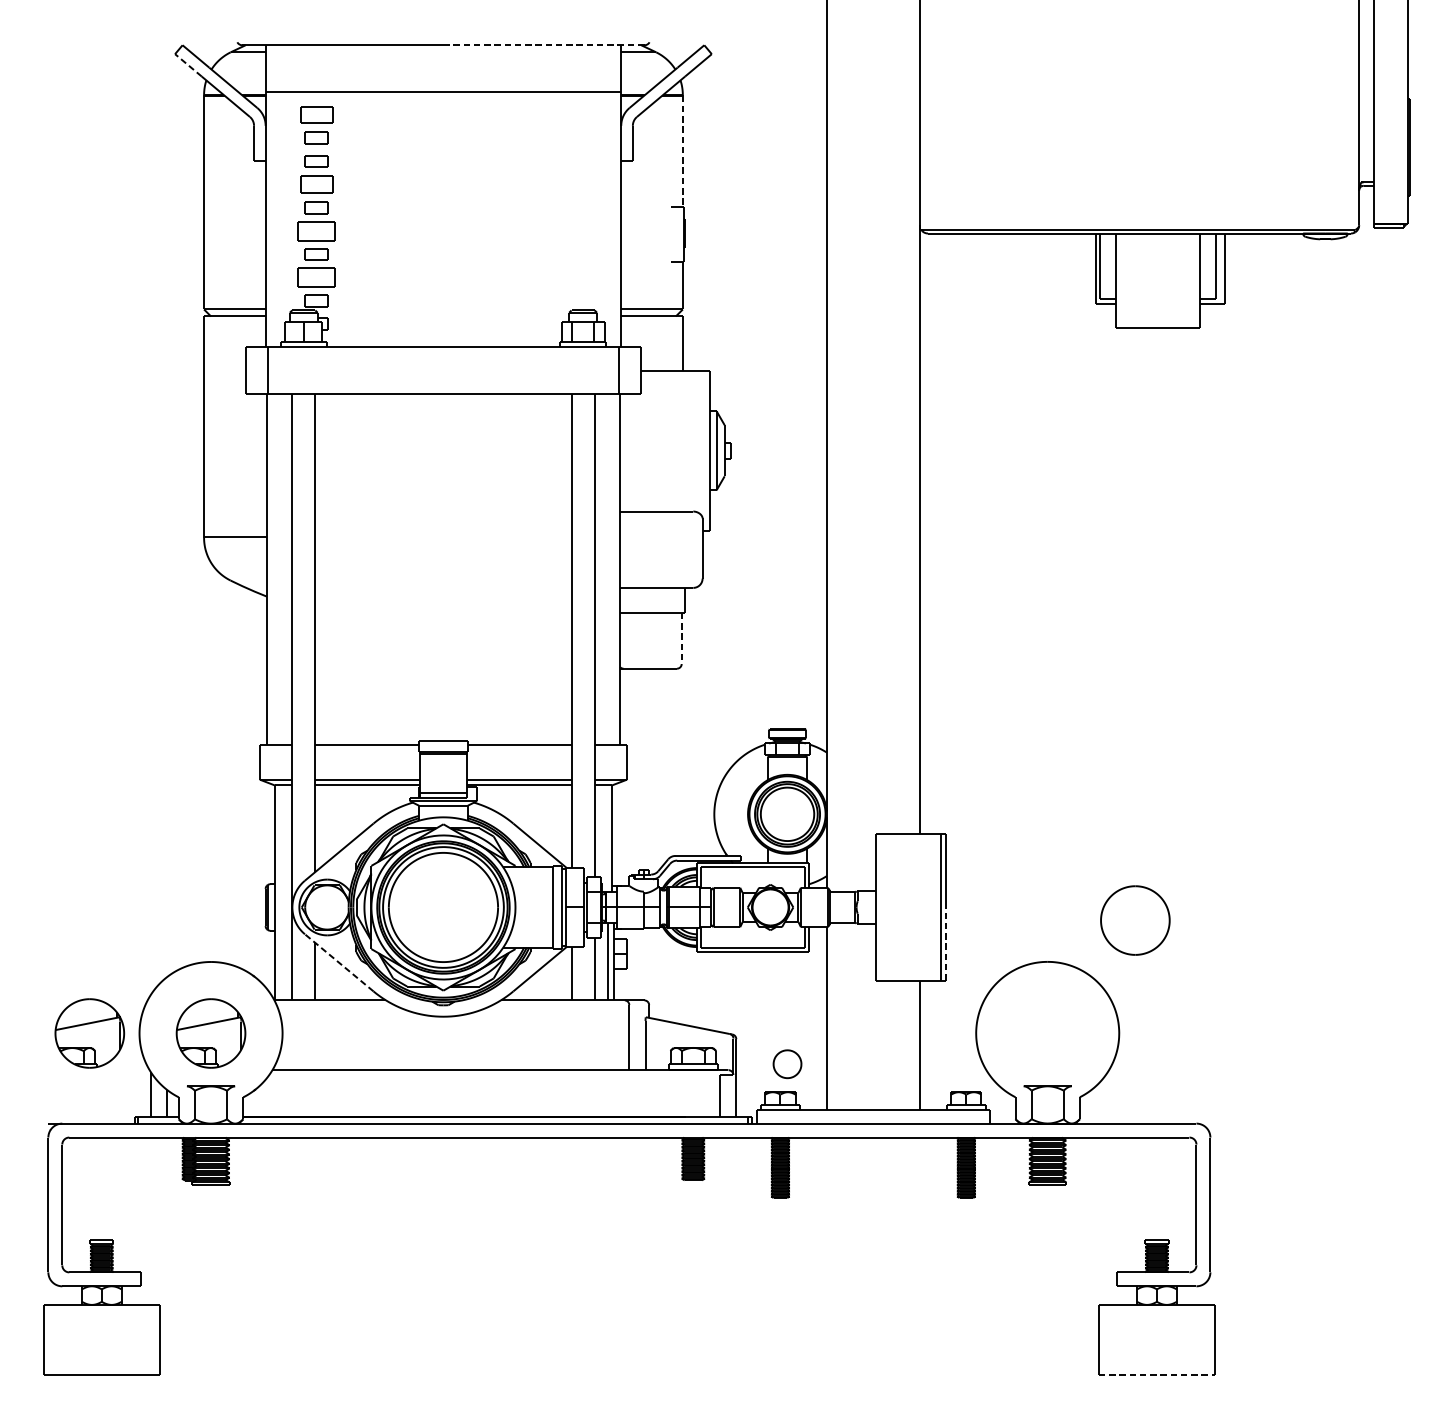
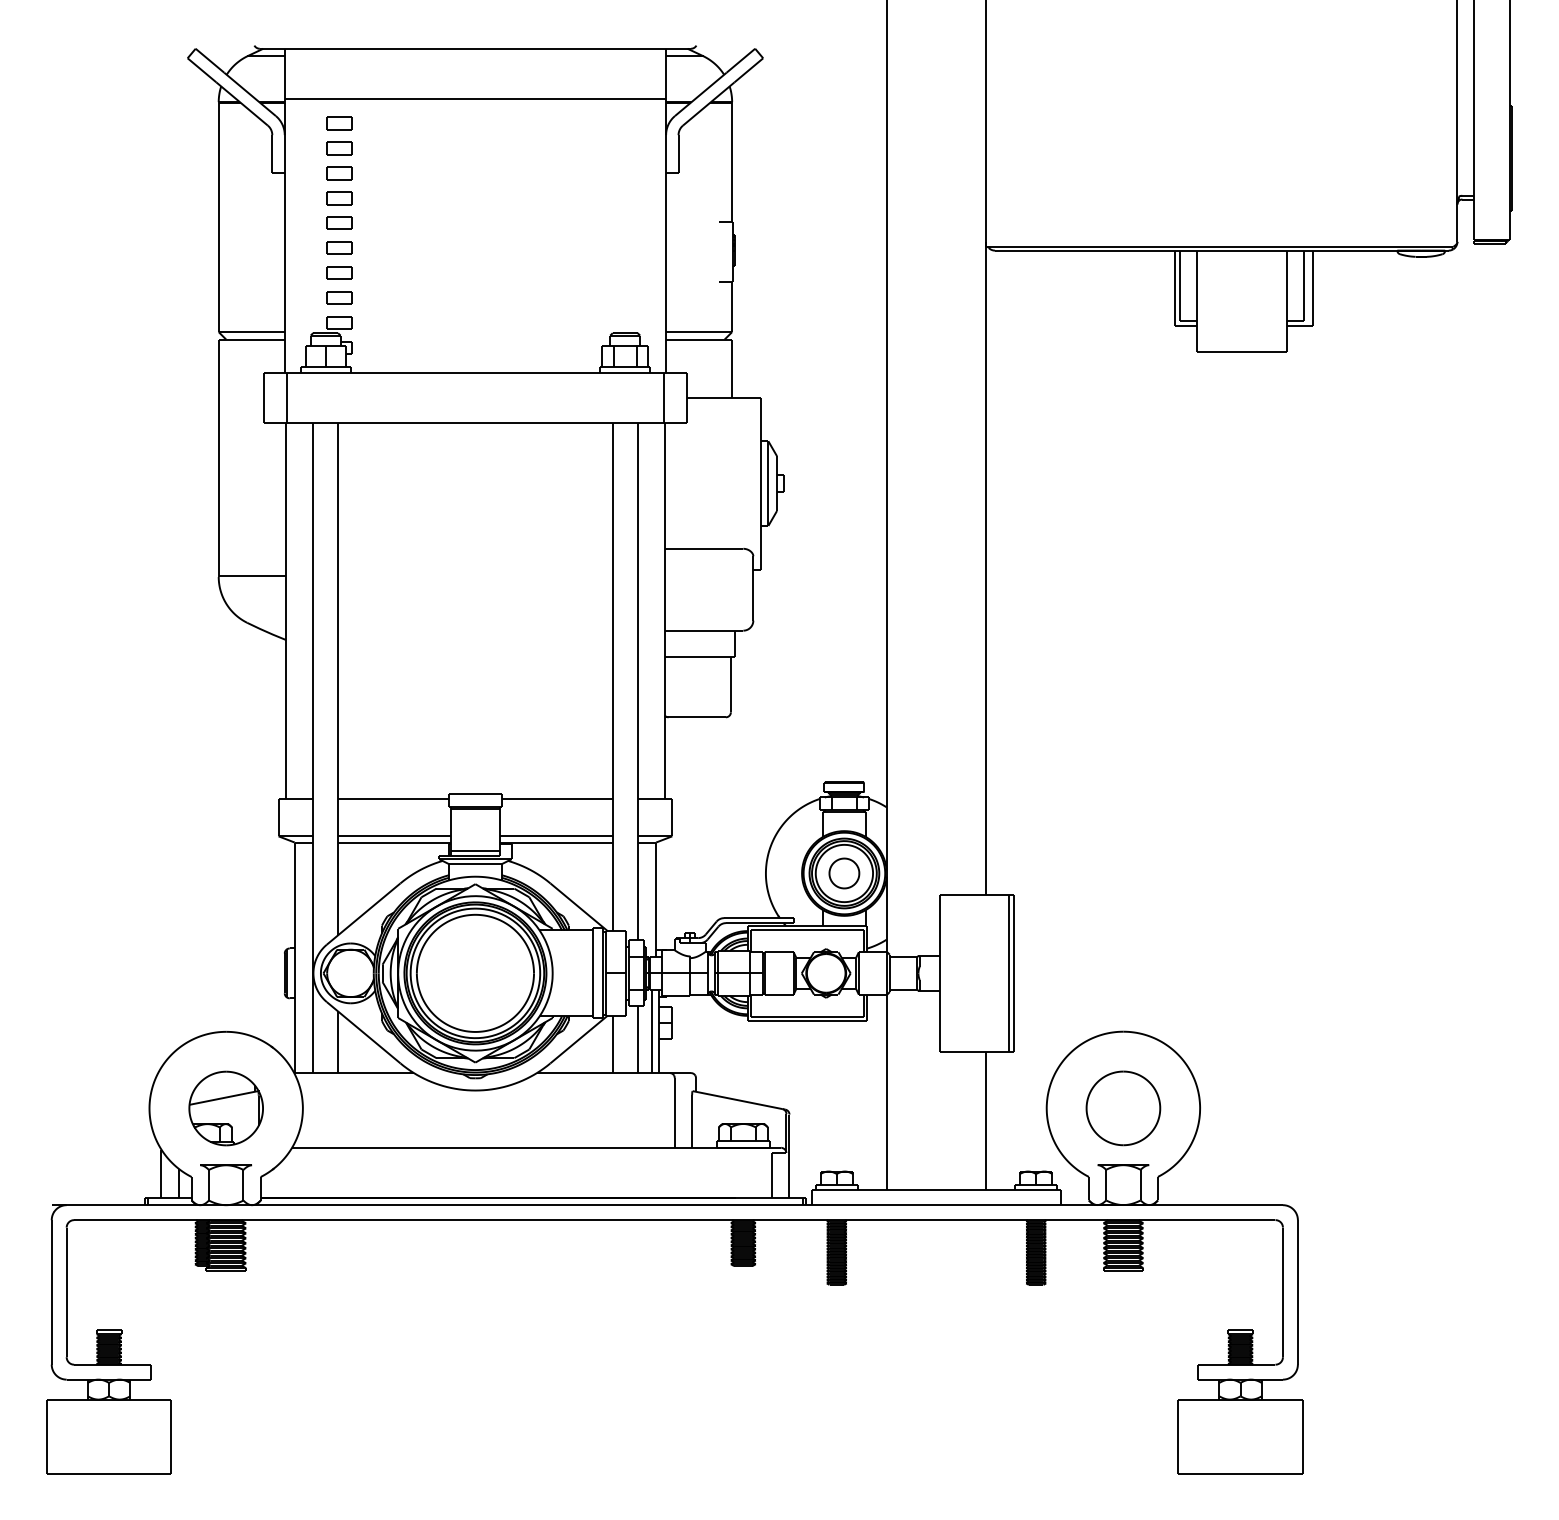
line: (544, 45) -> (583, 48), dashed -> solid
line: (188, 65) -> (201, 70), dashed -> solid
part: (316, 114) -> (339, 123), size x0.71
line: (683, 151) -> (732, 162), dashed -> solid
part: (316, 184) -> (339, 198), size x0.71
part: (316, 230) -> (339, 247), size x0.62
part: (316, 277) -> (339, 297), size x0.62
line: (681, 639) -> (730, 685), dashed -> solid
part: (1135, 920) -> (1123, 1108), moved
line: (946, 943) -> (1014, 1012), dashed -> solid
line: (339, 962) -> (363, 1032), dashed -> solid
part: (89, 1033) -> (95, 1108), removed
part: (787, 1064) -> (844, 873), moved
line: (1157, 1374) -> (1241, 1474), dashed -> solid

